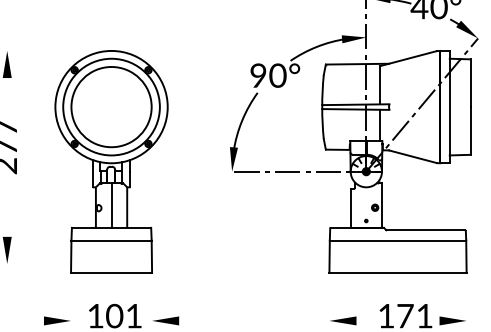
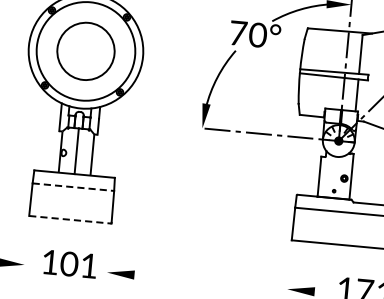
text: (258, 75) -> (238, 33), 90° -> 70°
circle: (111, 107) -> (85, 51), size x0.7
line: (112, 240) -> (74, 187), solid -> dashed
line: (111, 272) -> (70, 219), solid -> dashed

